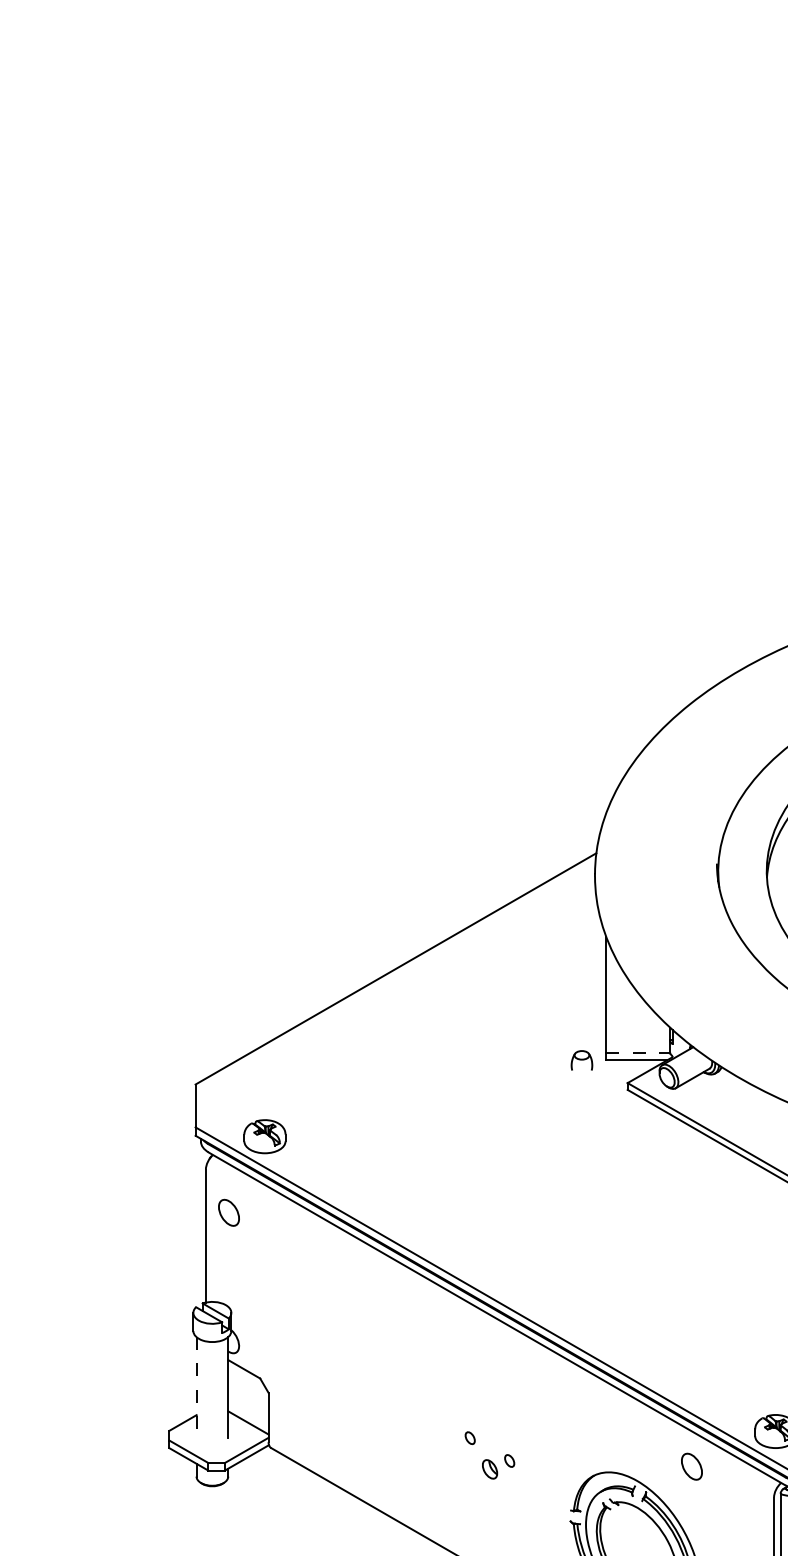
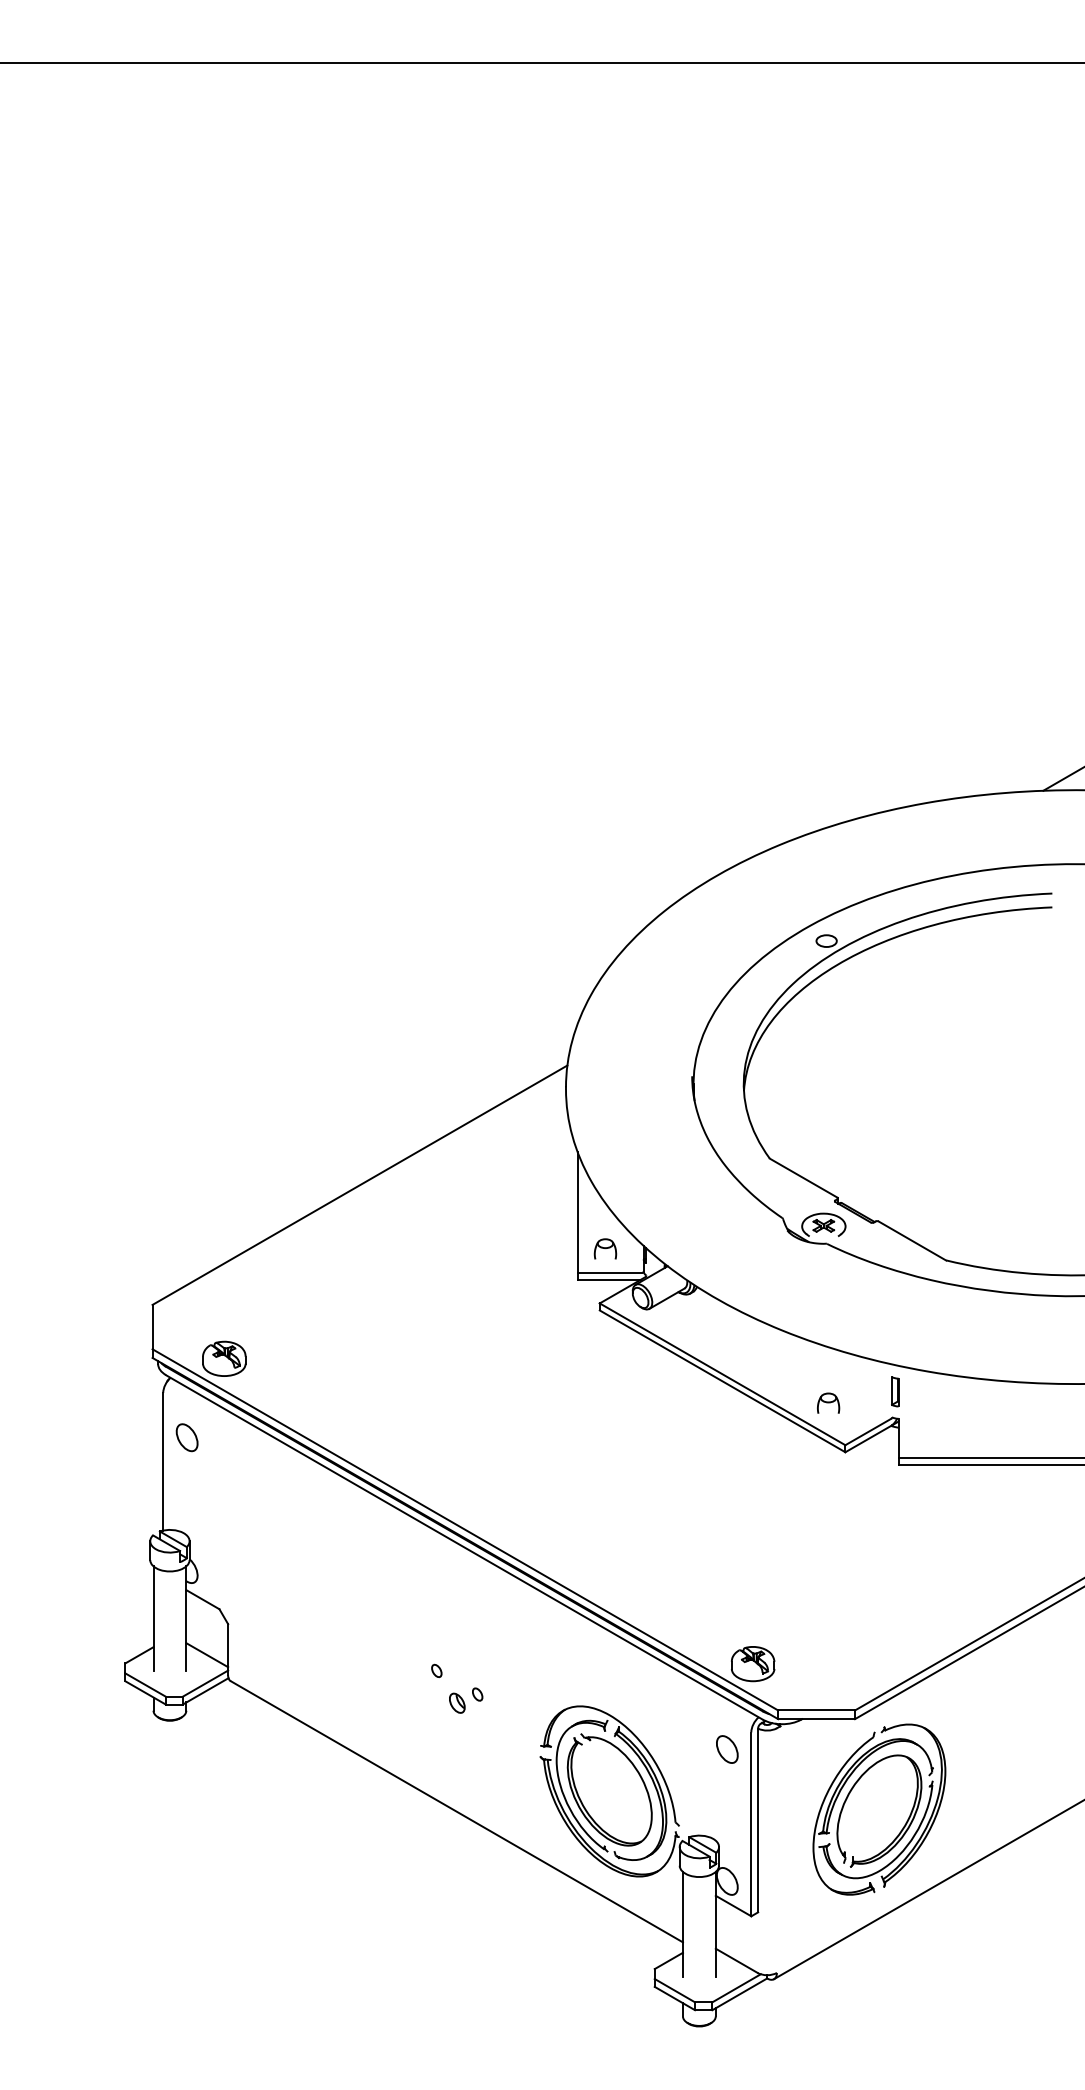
line: (638, 1053) -> (610, 1272), dashed -> solid
part: (581, 1059) -> (605, 1248), moved
line: (196, 1388) -> (153, 1619), dashed -> solid
part: (692, 1466) -> (727, 1749), moved

